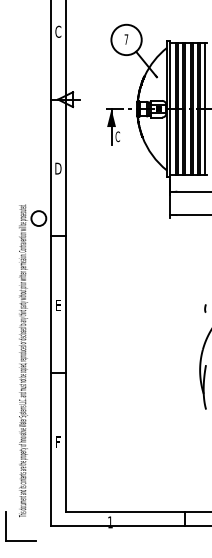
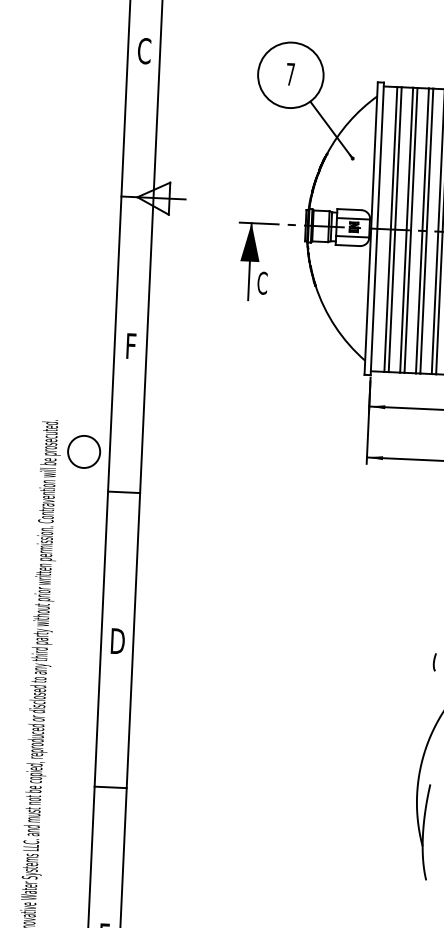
text: (58, 168) -> (131, 345), D -> F
text: (58, 305) -> (118, 641), E -> D

